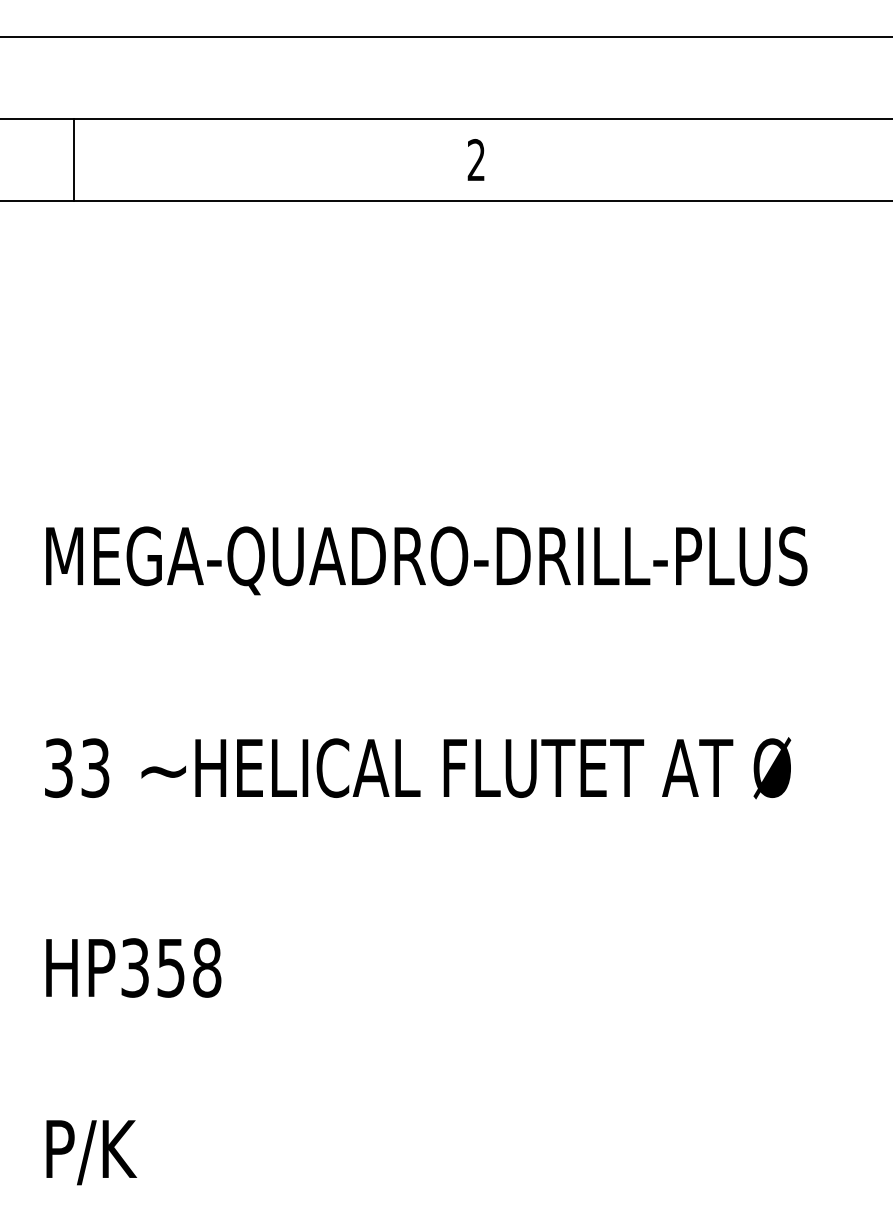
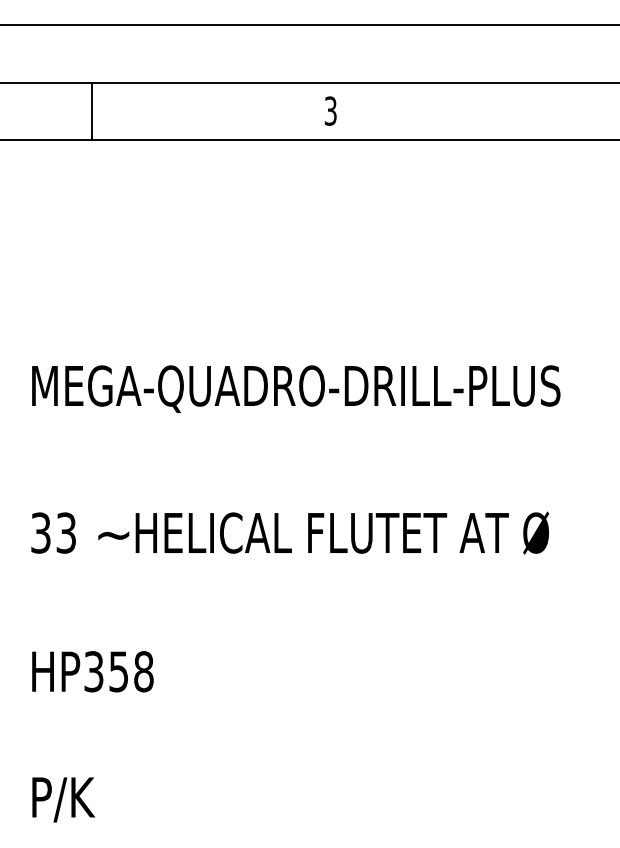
line: (74, 159) -> (92, 110), moved
text: (476, 159) -> (330, 110), 2 -> 3

